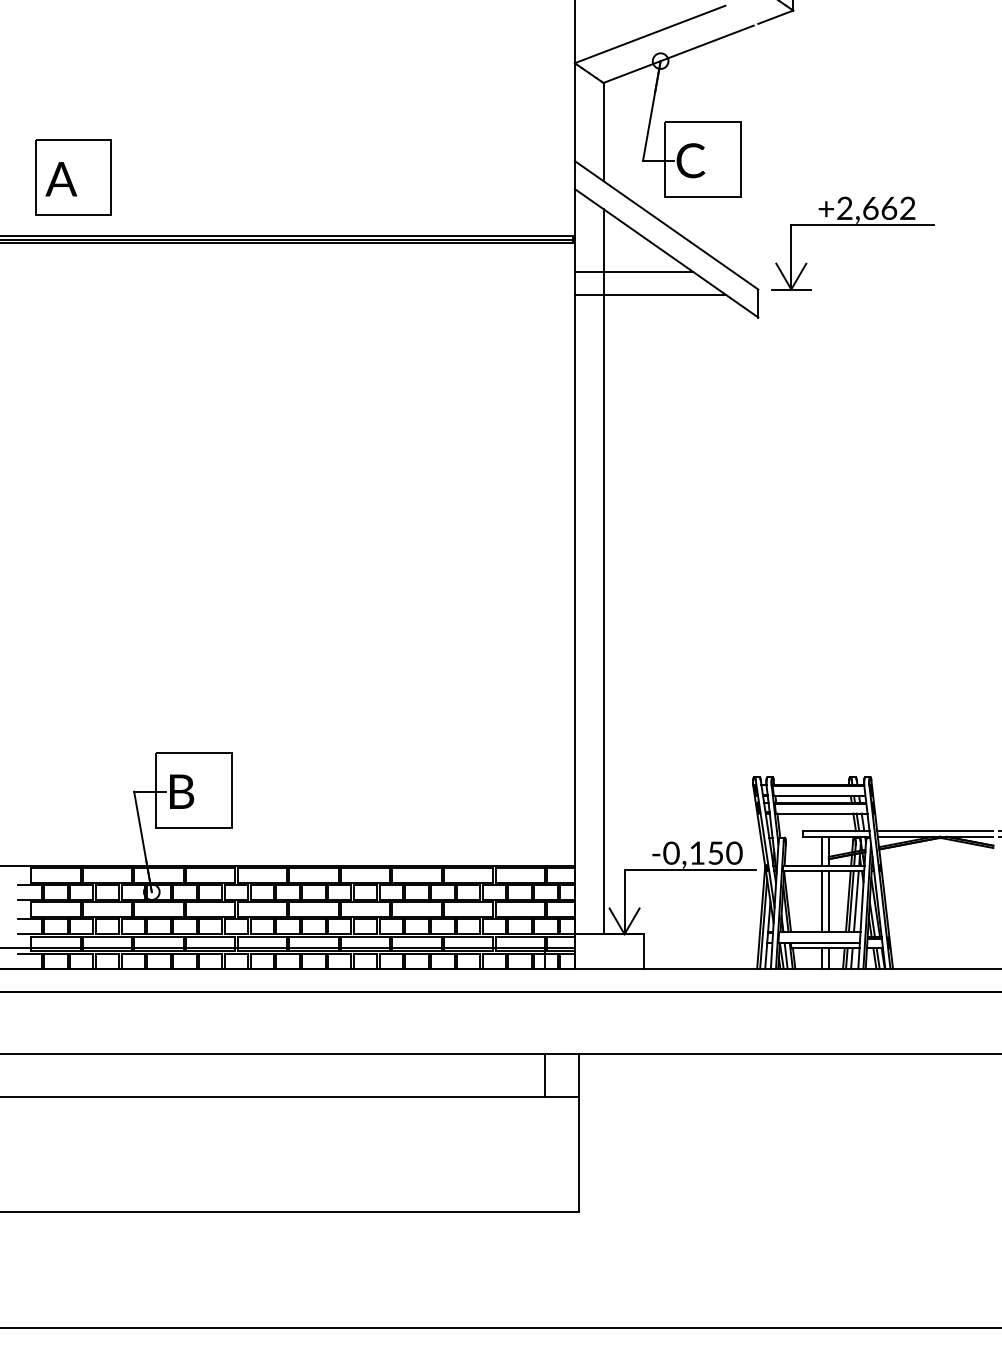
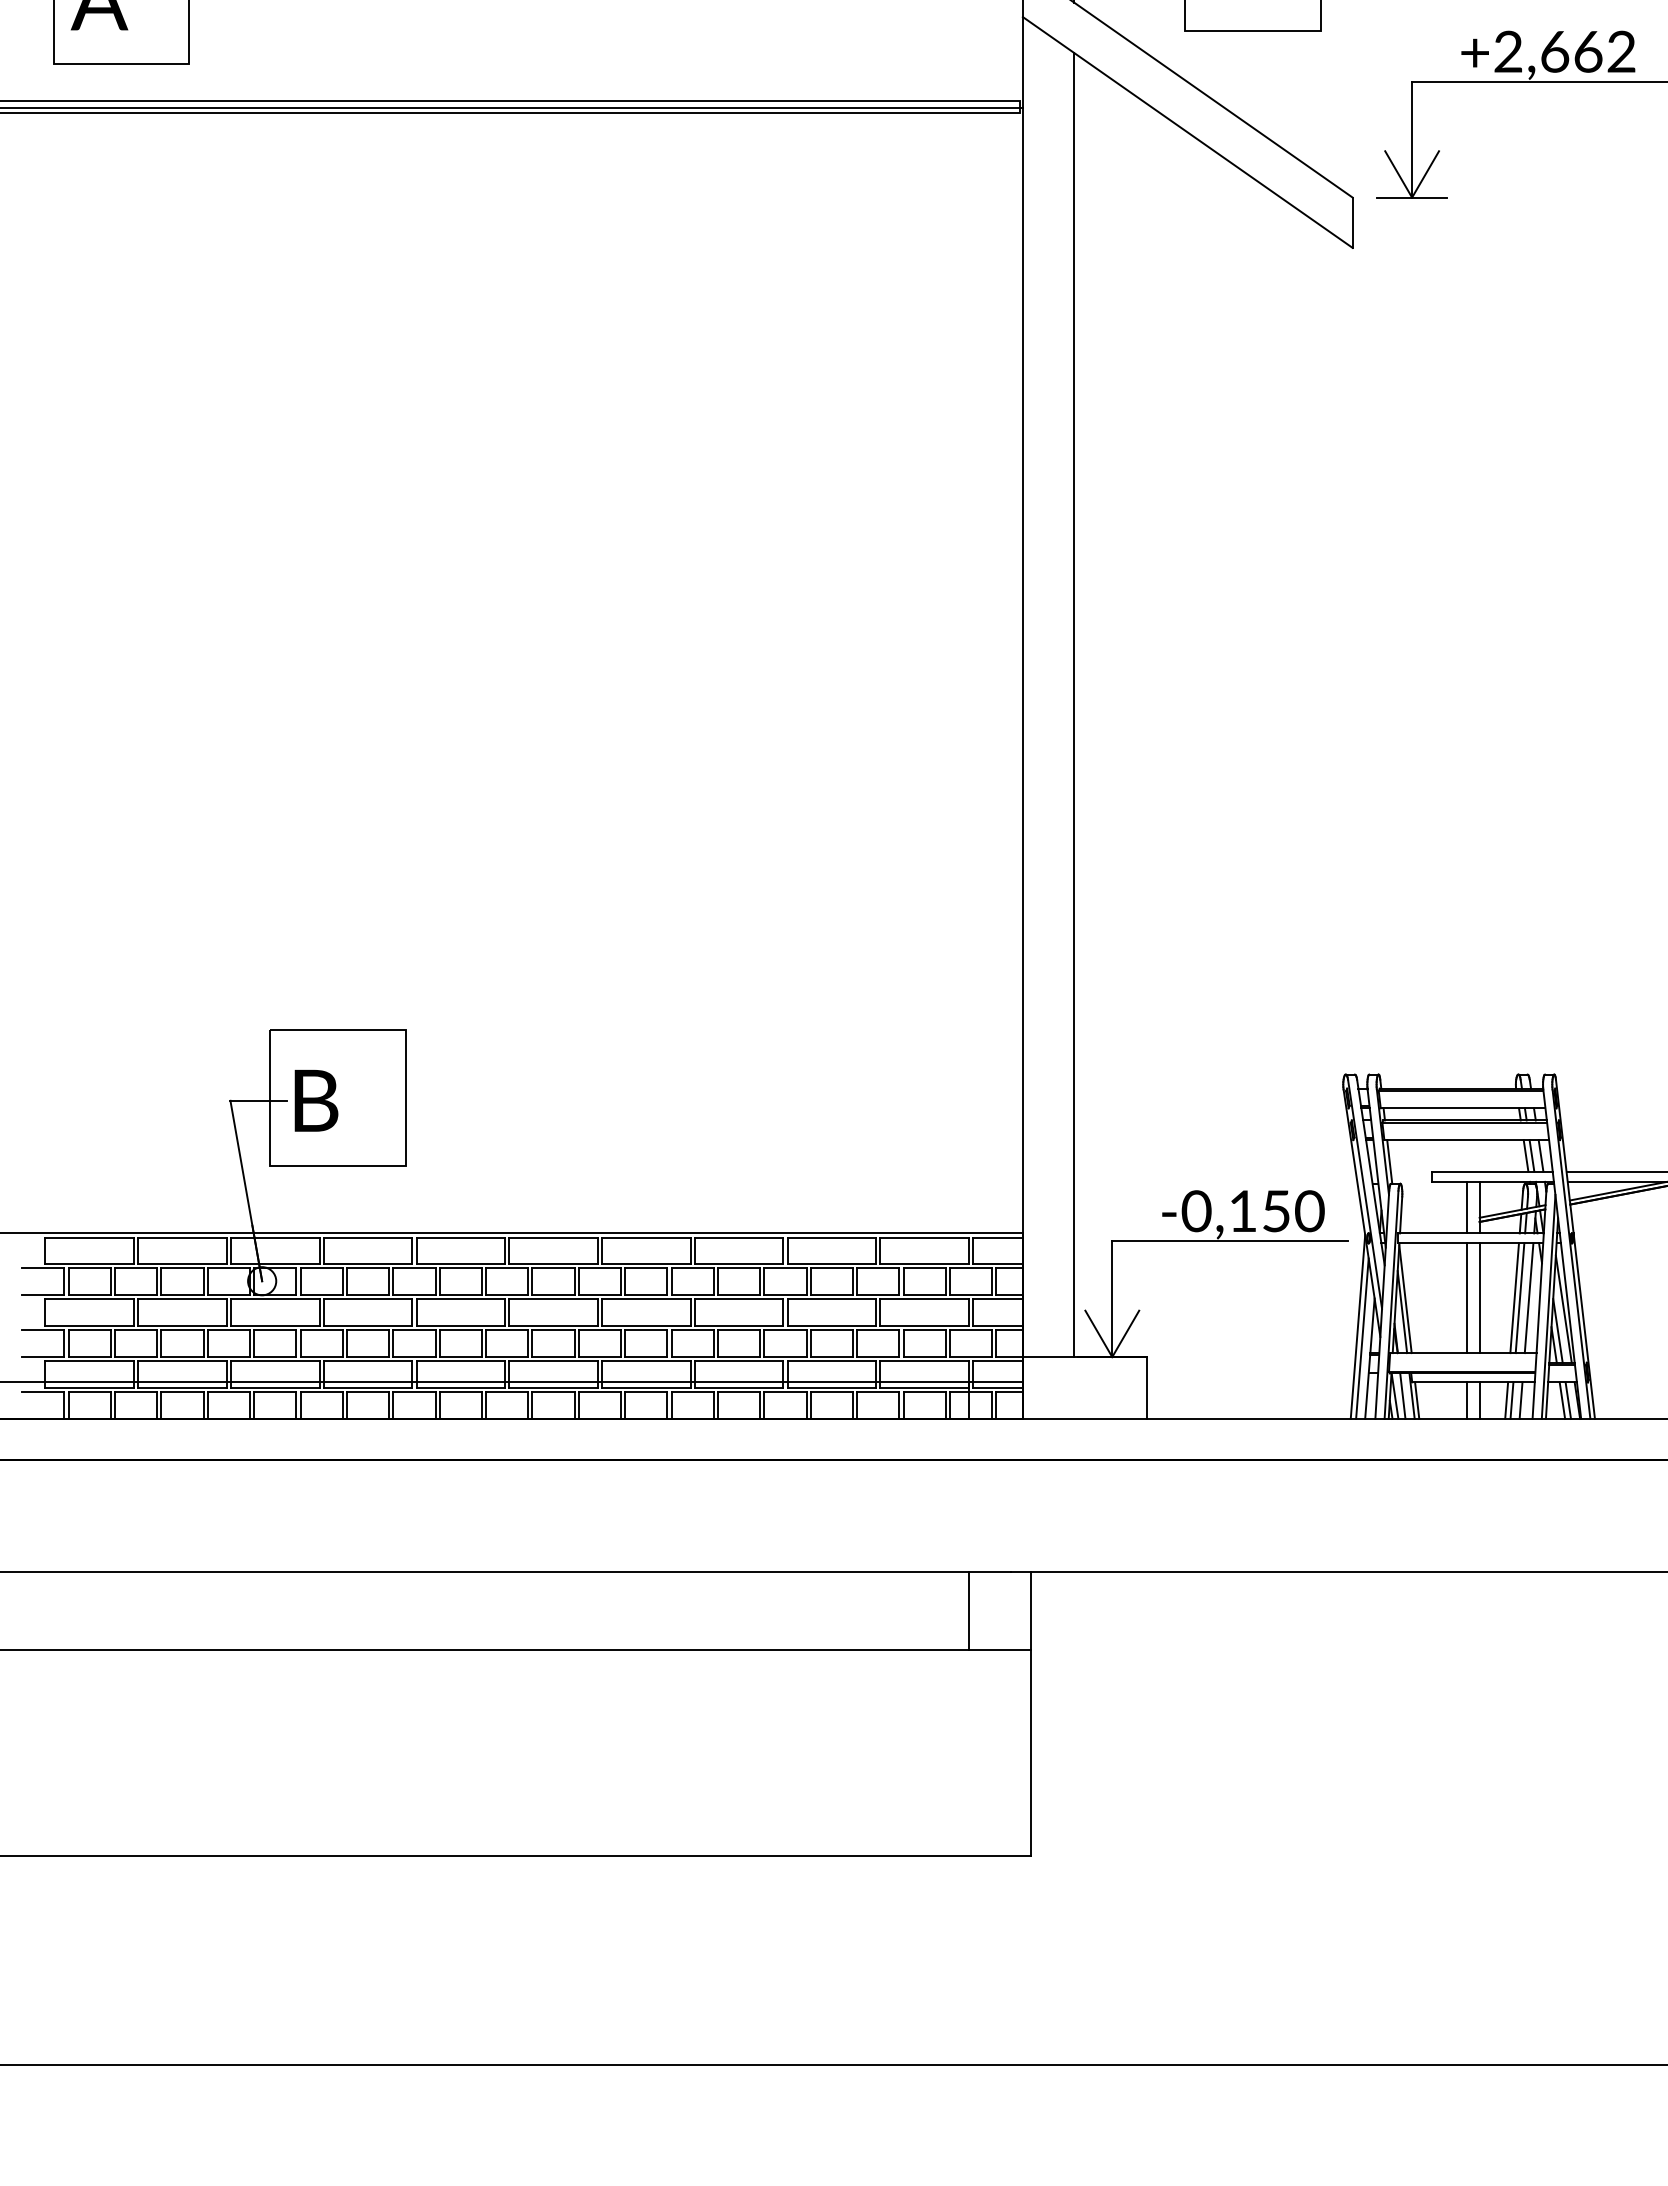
line: (633, 271) -> (1128, 165), removed
line: (649, 294) -> (1157, 206), removed

